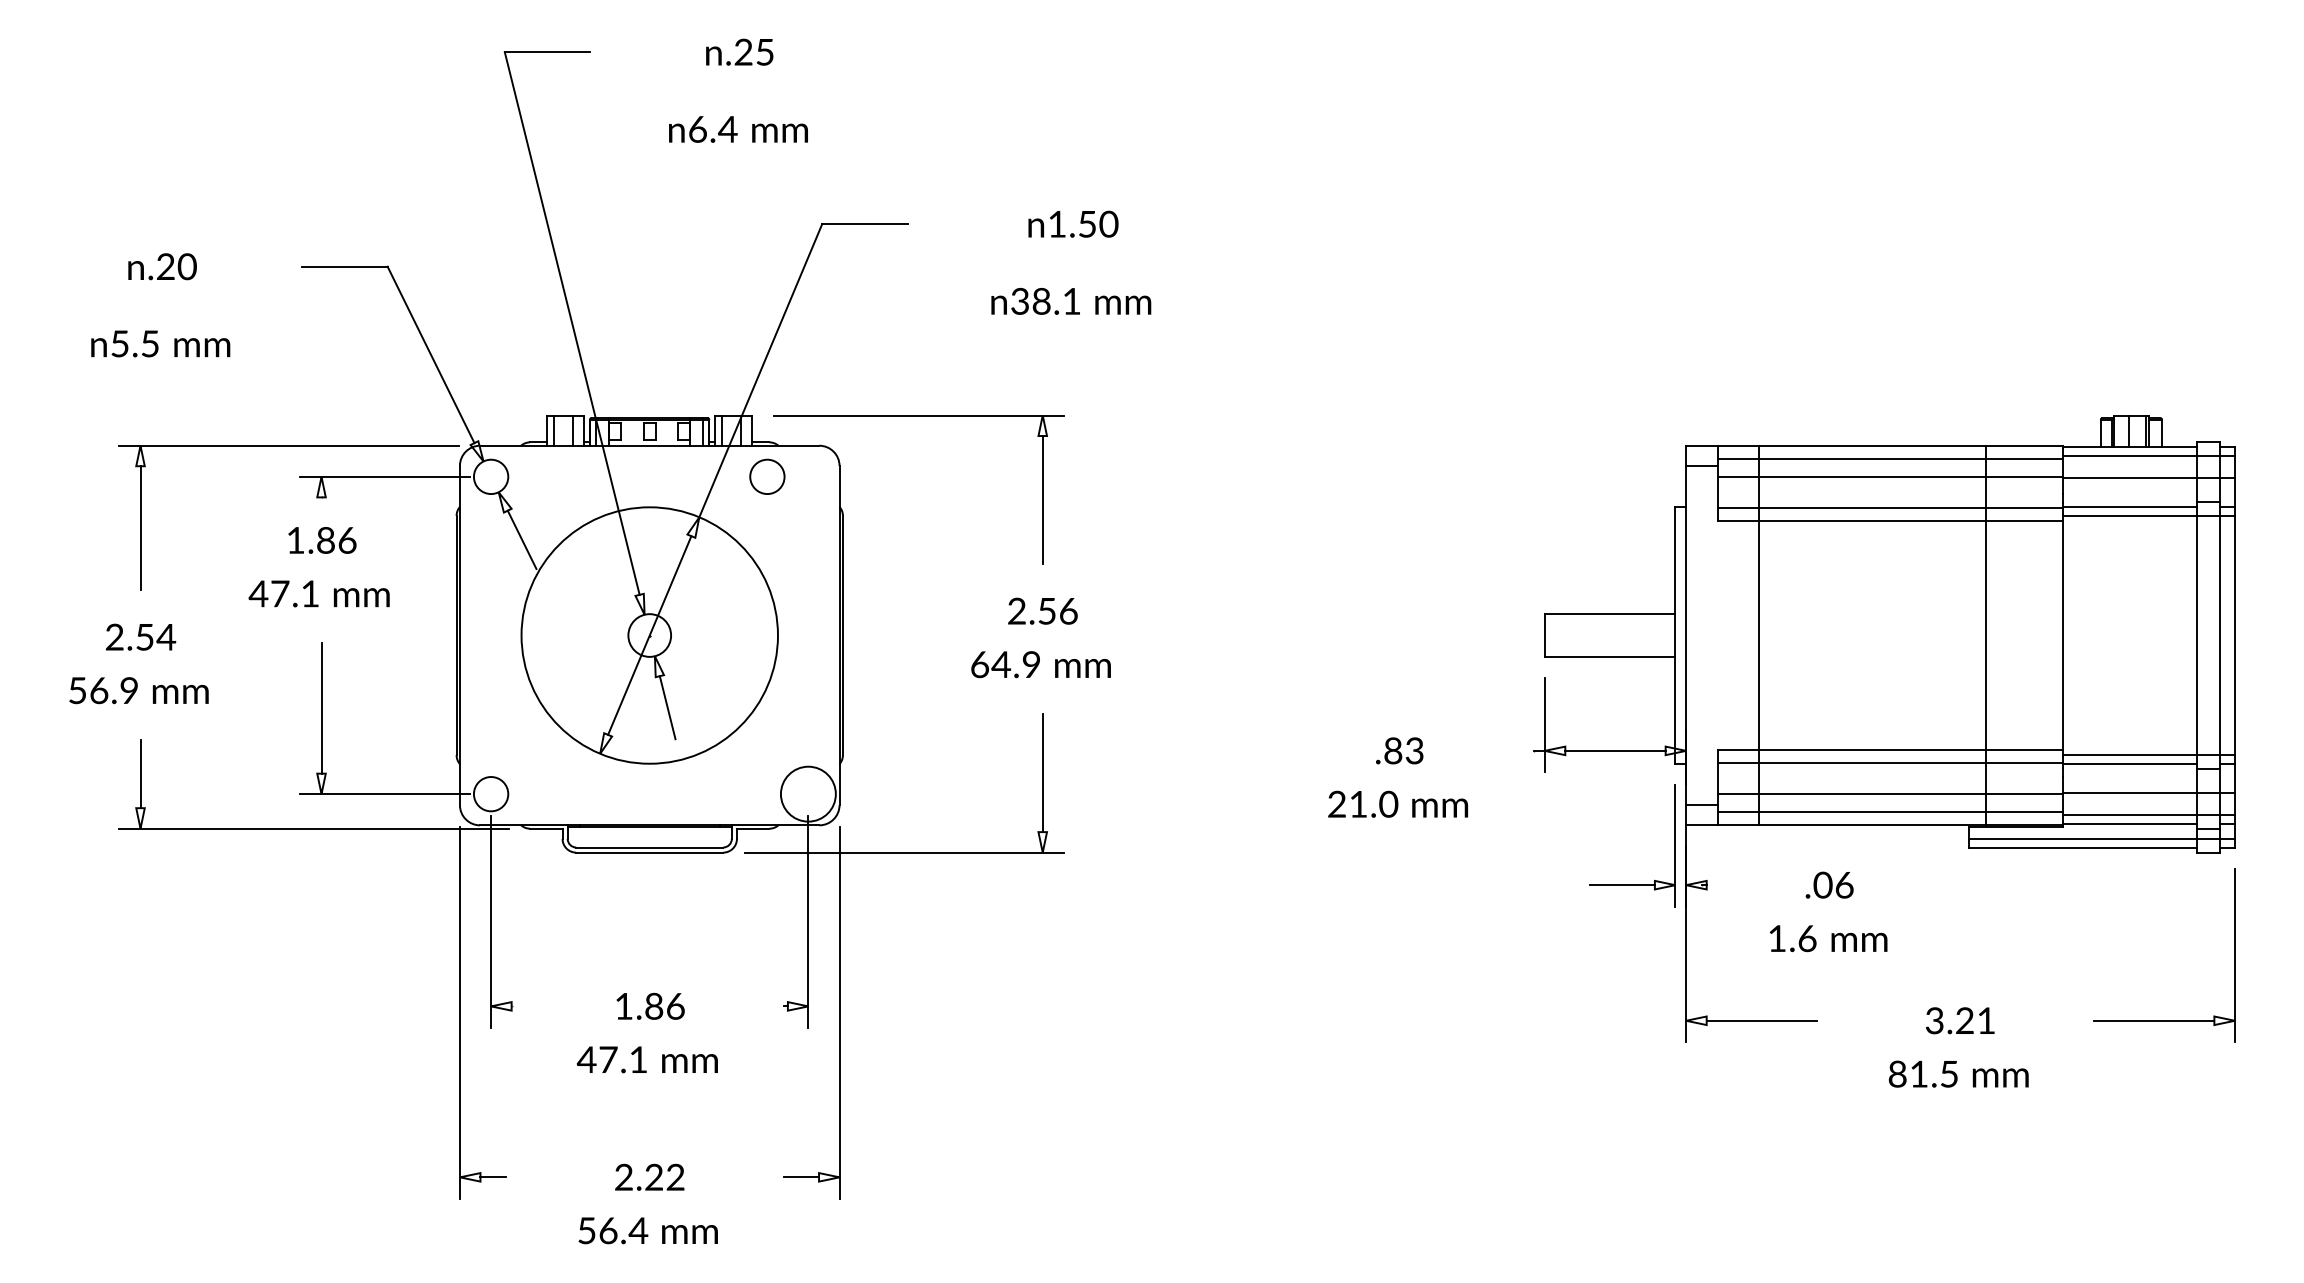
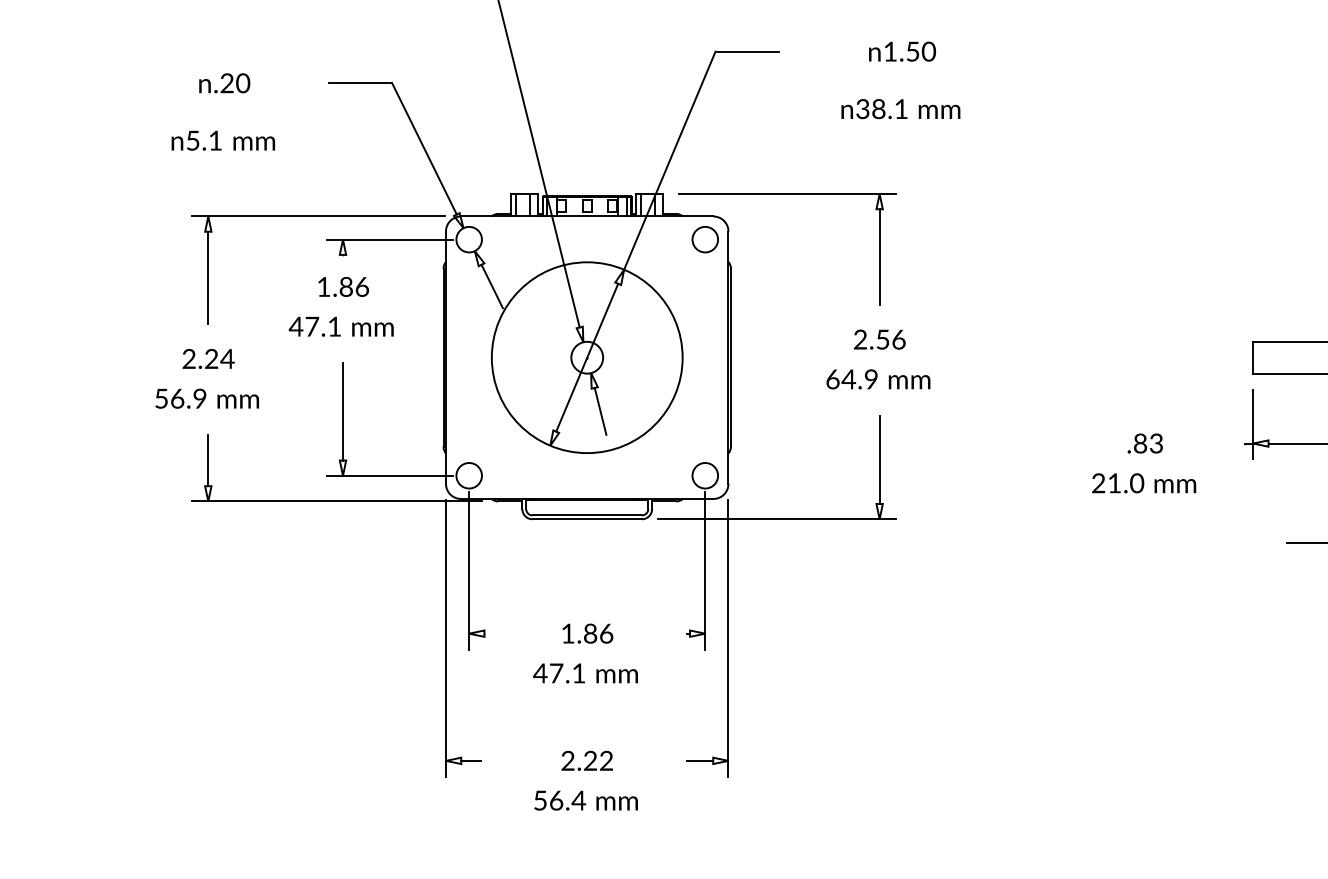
text: (149, 343) -> (214, 140), 5.5 -> 5.1
circle: (767, 476) -> (705, 239), moved
text: (144, 636) -> (211, 358), 2.54 -> 2.24
circle: (808, 794) -> (705, 476), size x0.62

